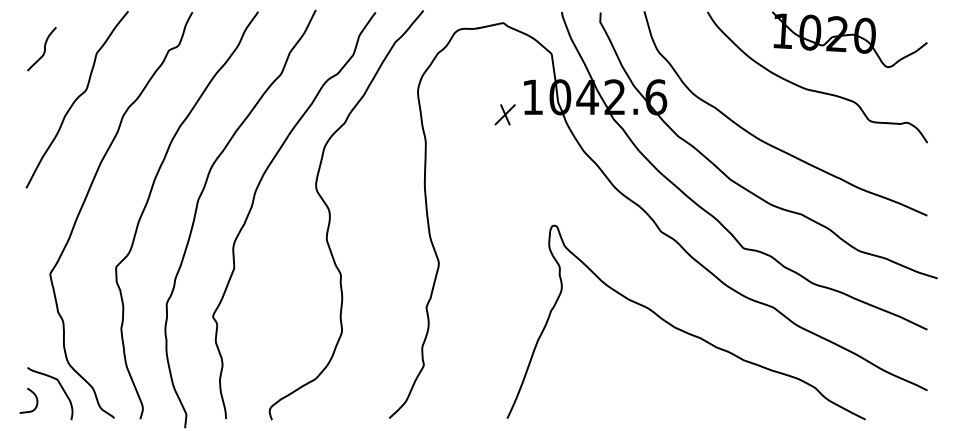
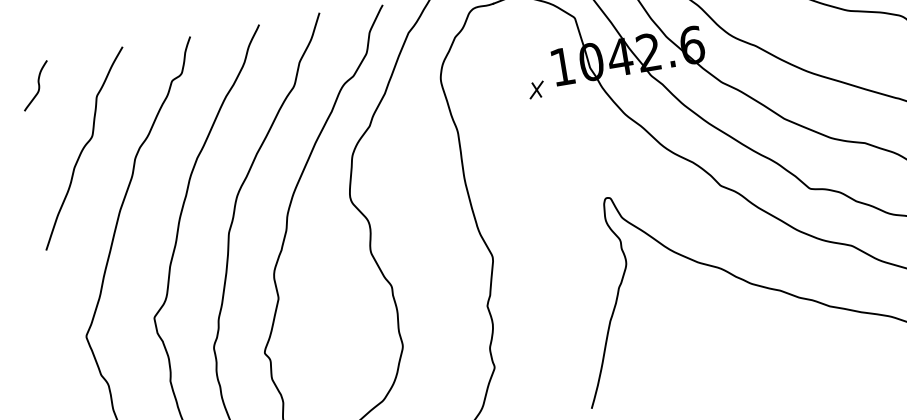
curve: (43, 51) -> (37, 88), moved
part: (505, 114) -> (536, 89), size x0.71

